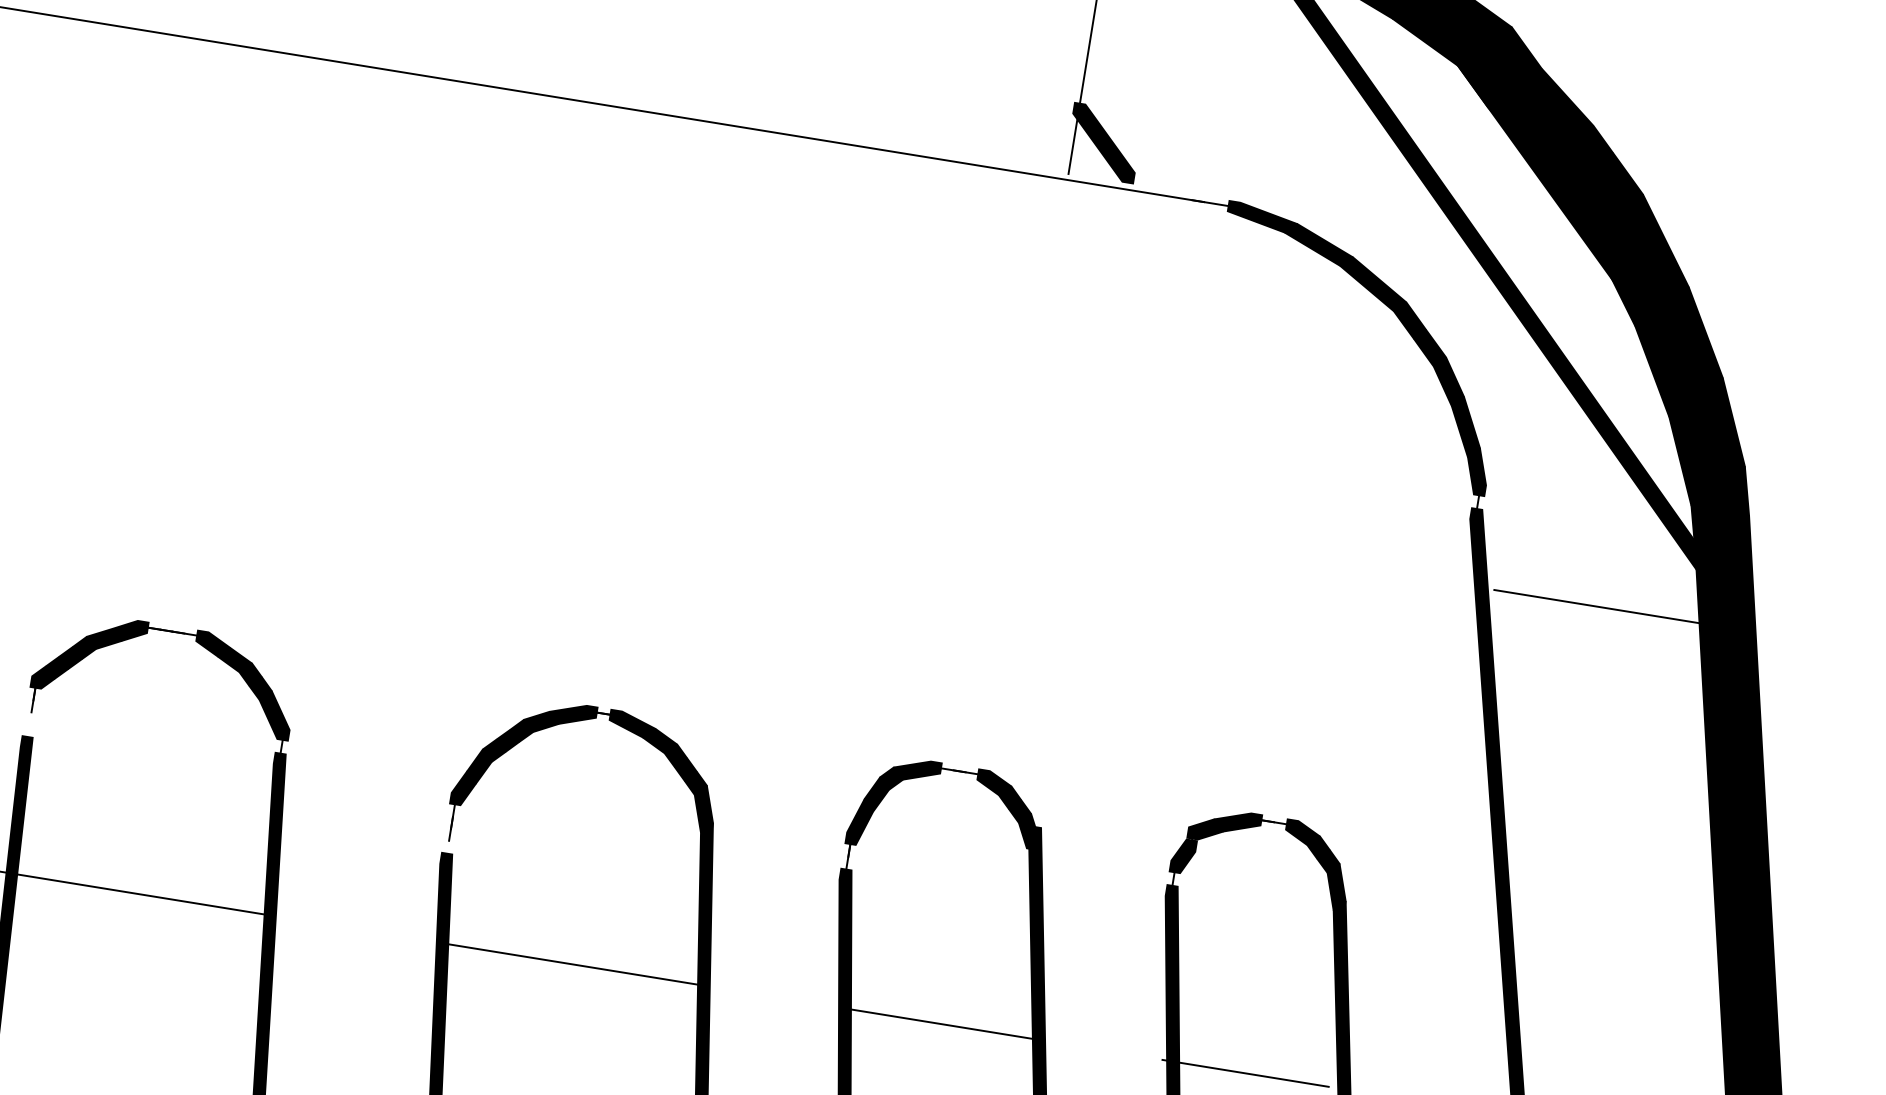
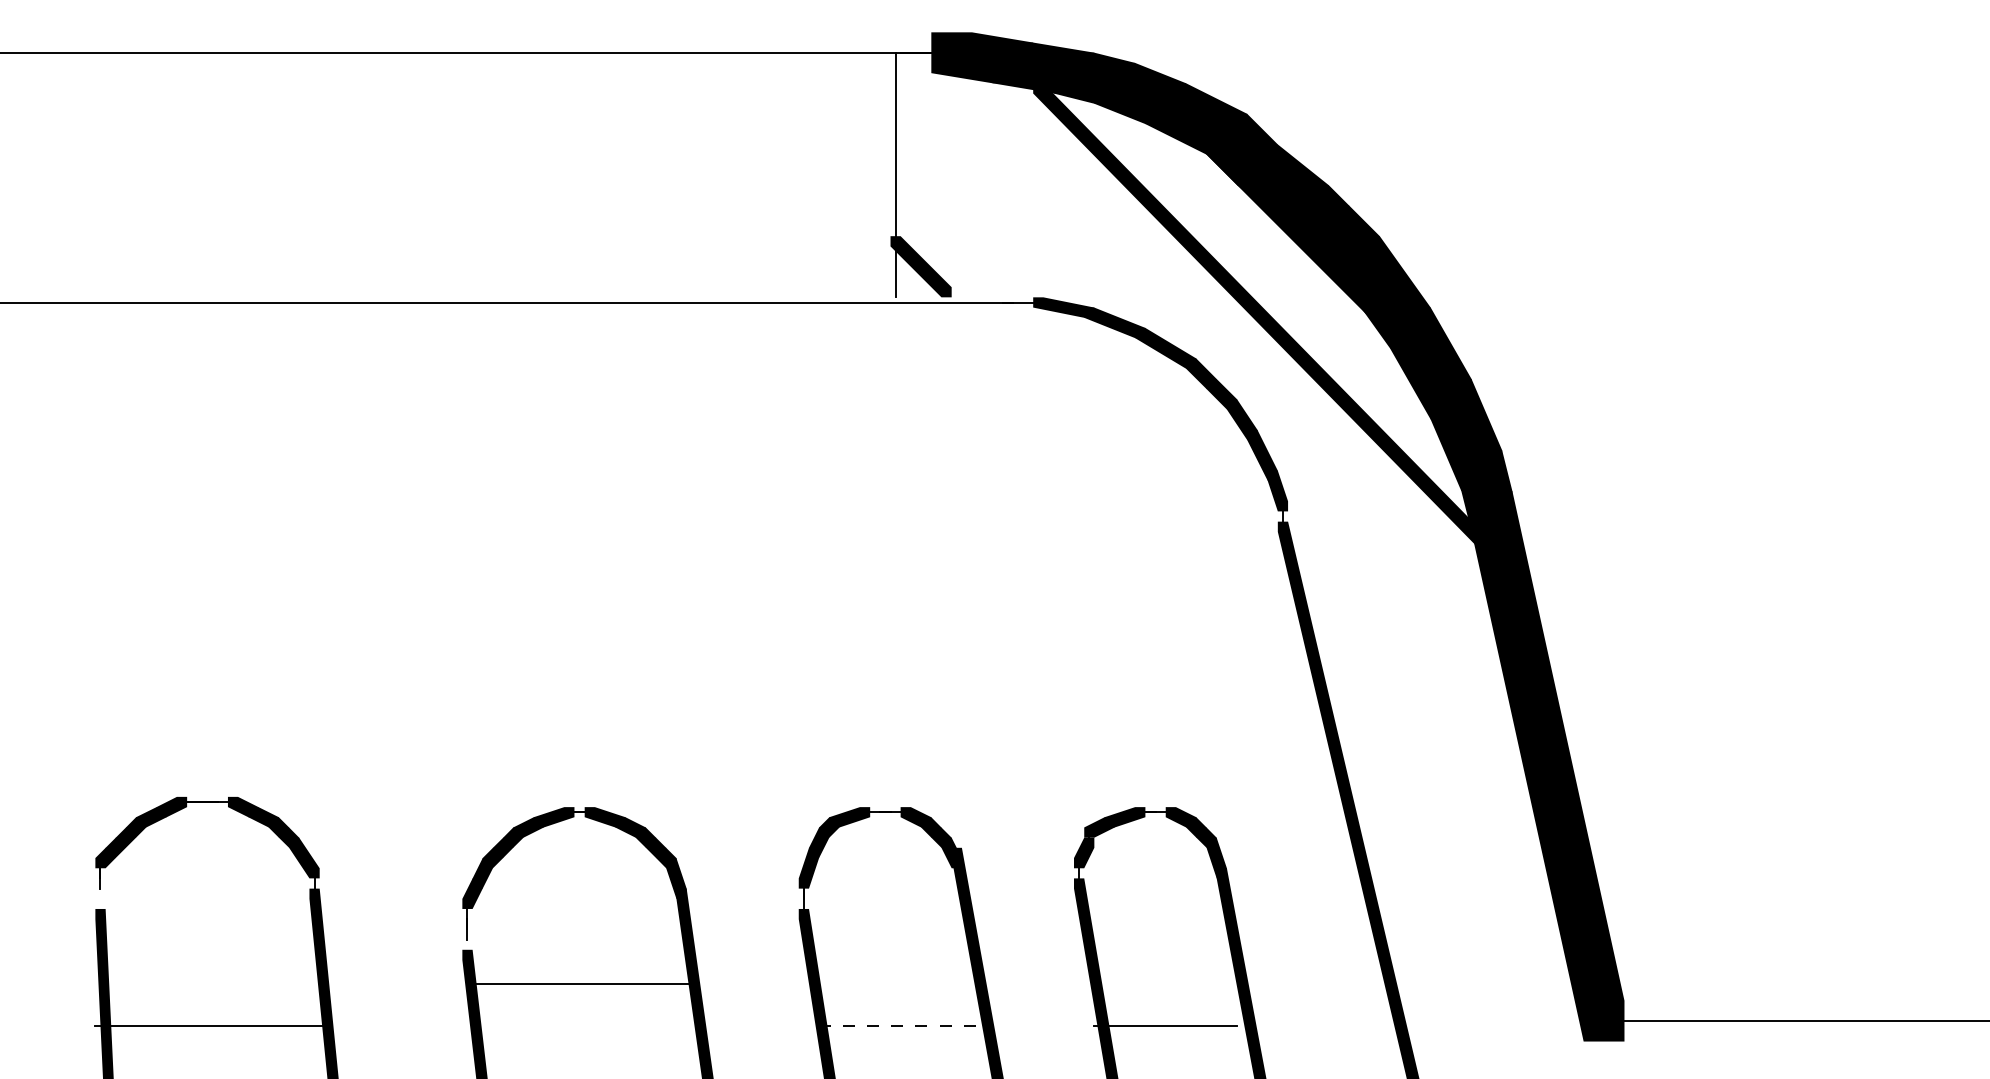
line: (1613, 608) -> (1410, 587), removed
line: (568, 964) -> (584, 984), moved
line: (936, 1023) -> (900, 1026), solid -> dashed

